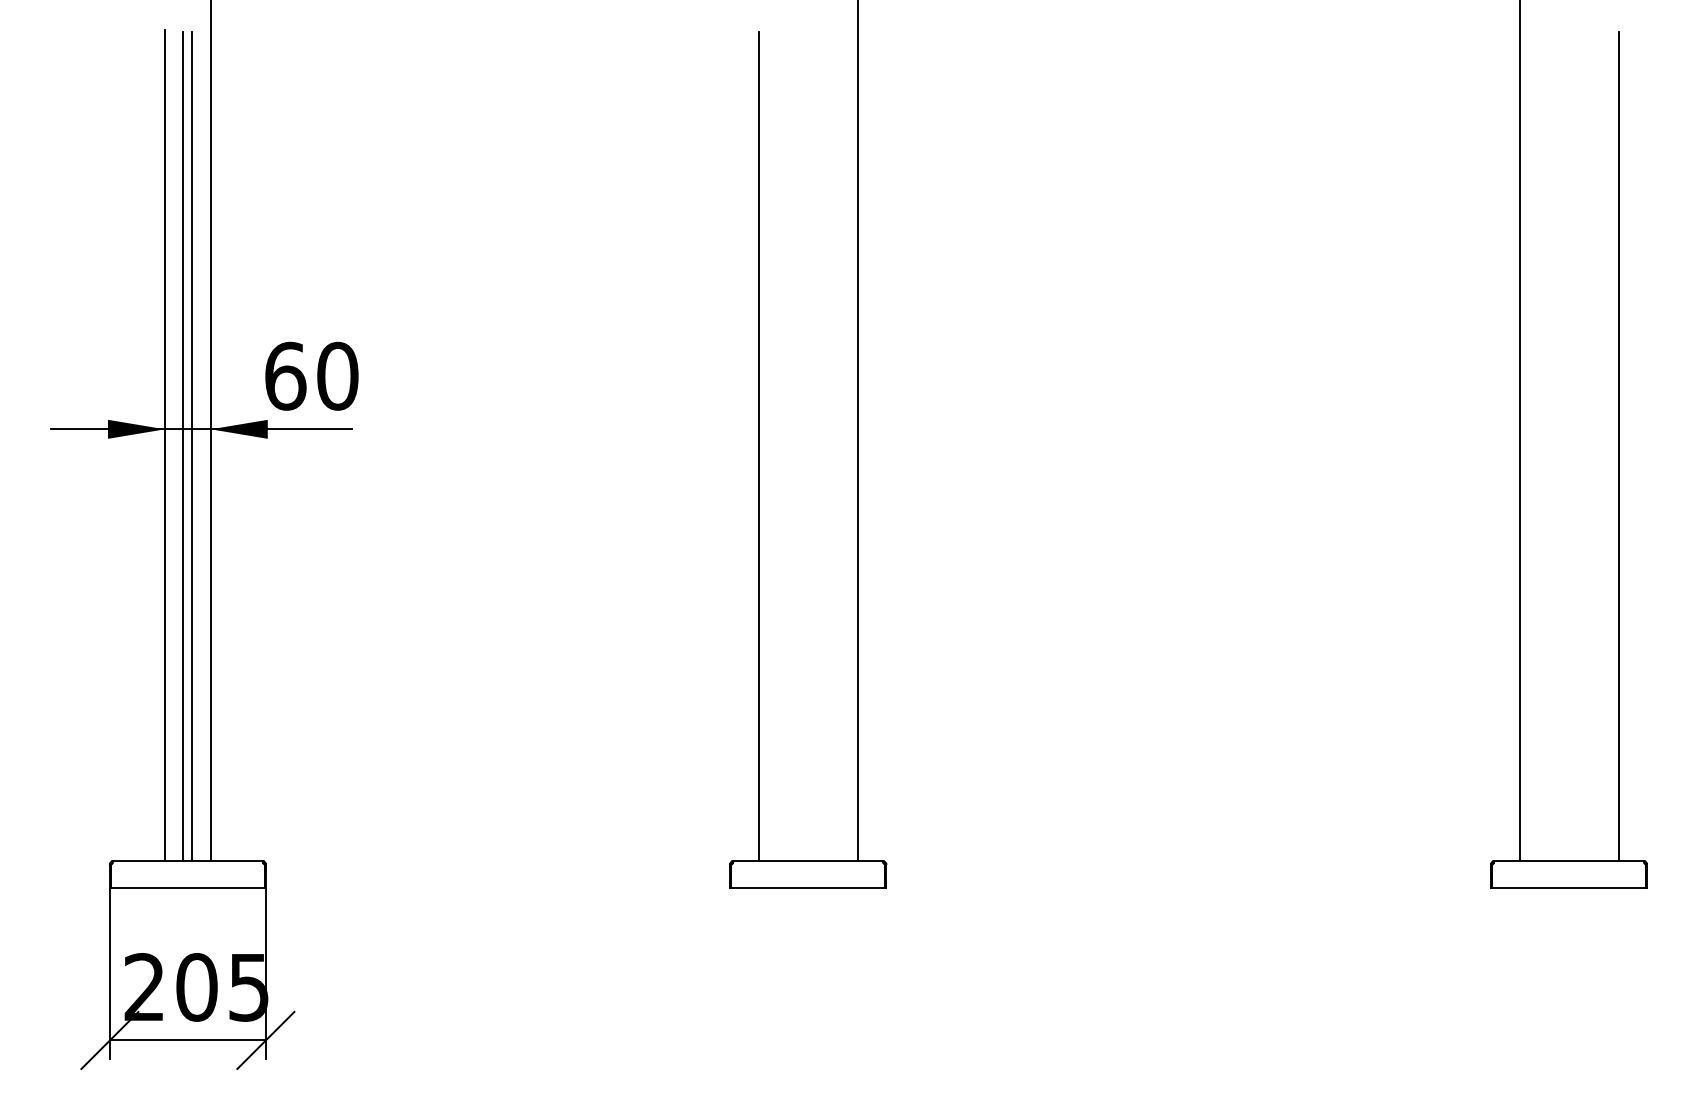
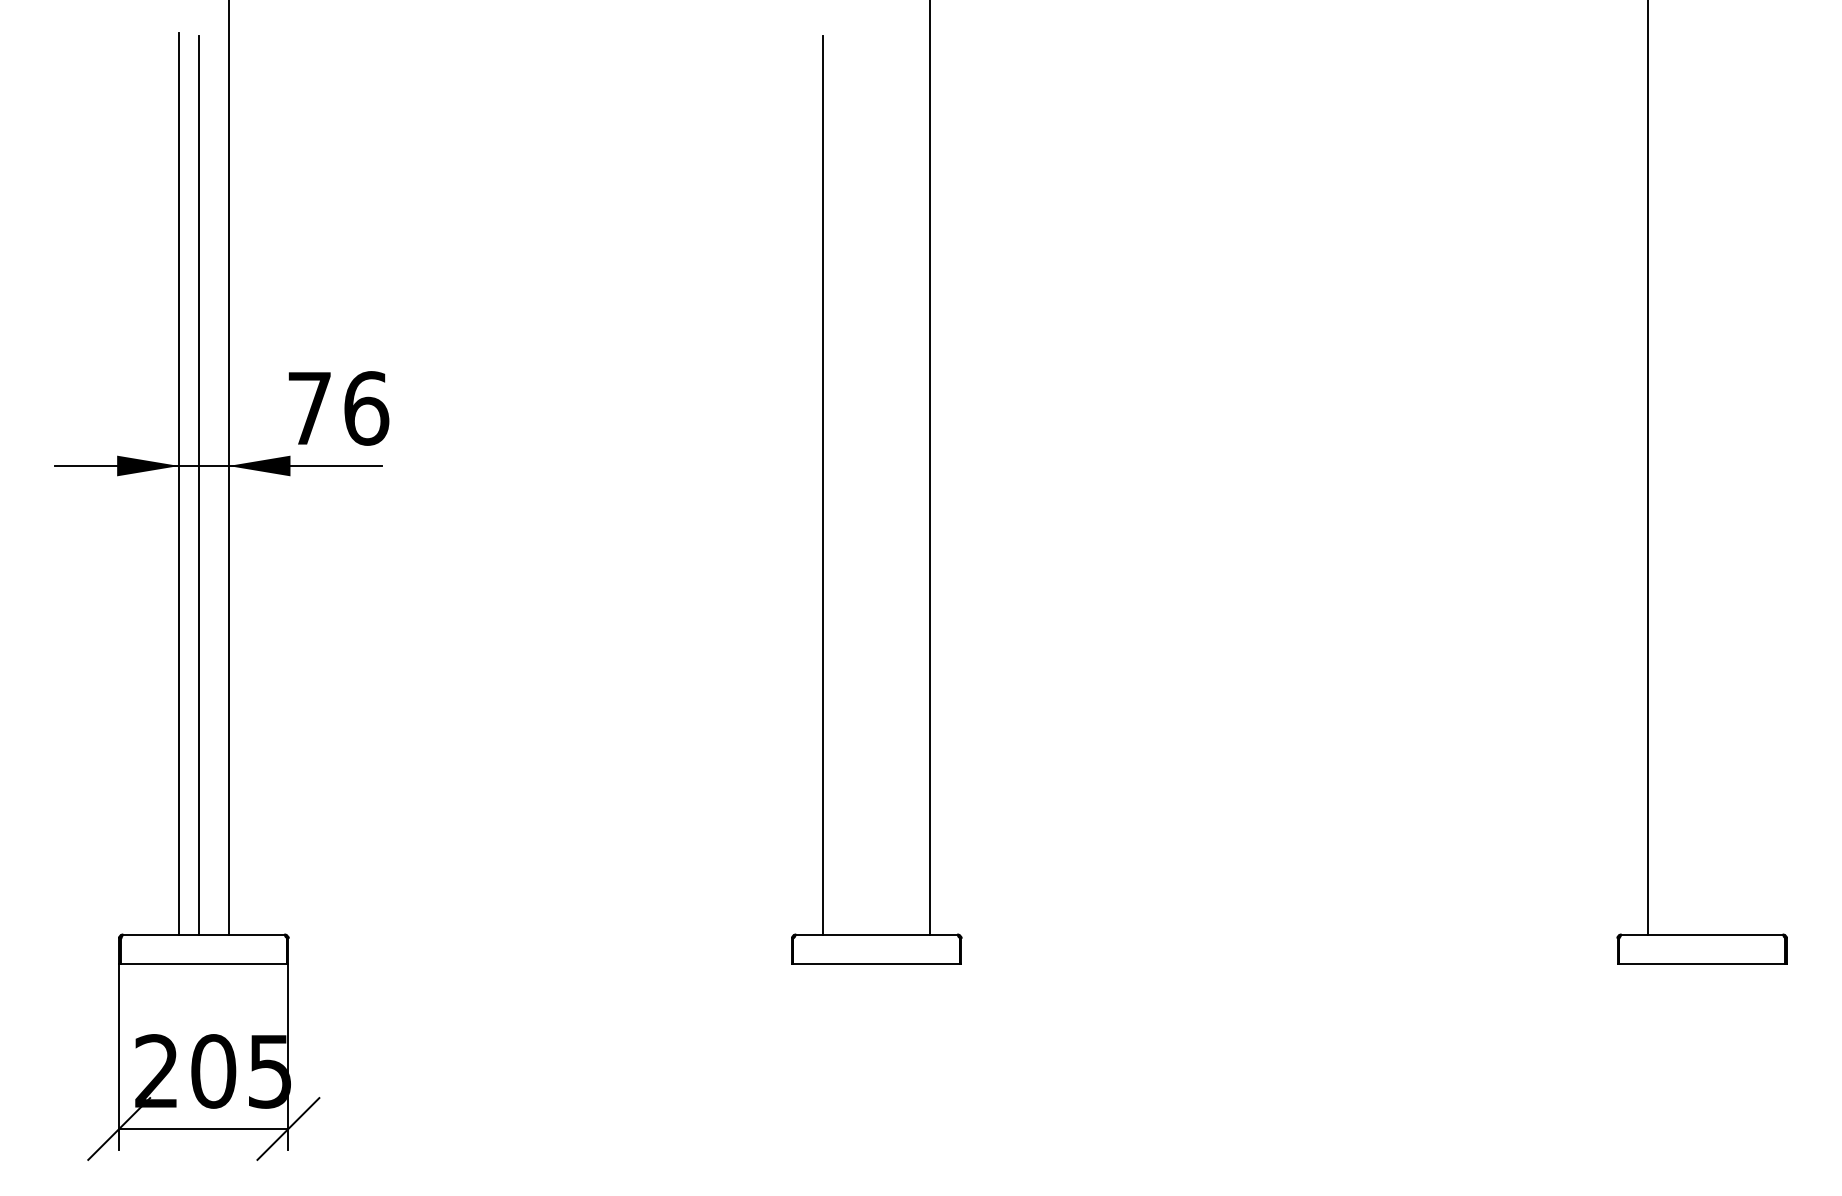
text: (312, 376) -> (338, 408), 60 -> 76
line: (192, 446) -> (208, 484), removed
line: (1618, 446) -> (1755, 484), removed

